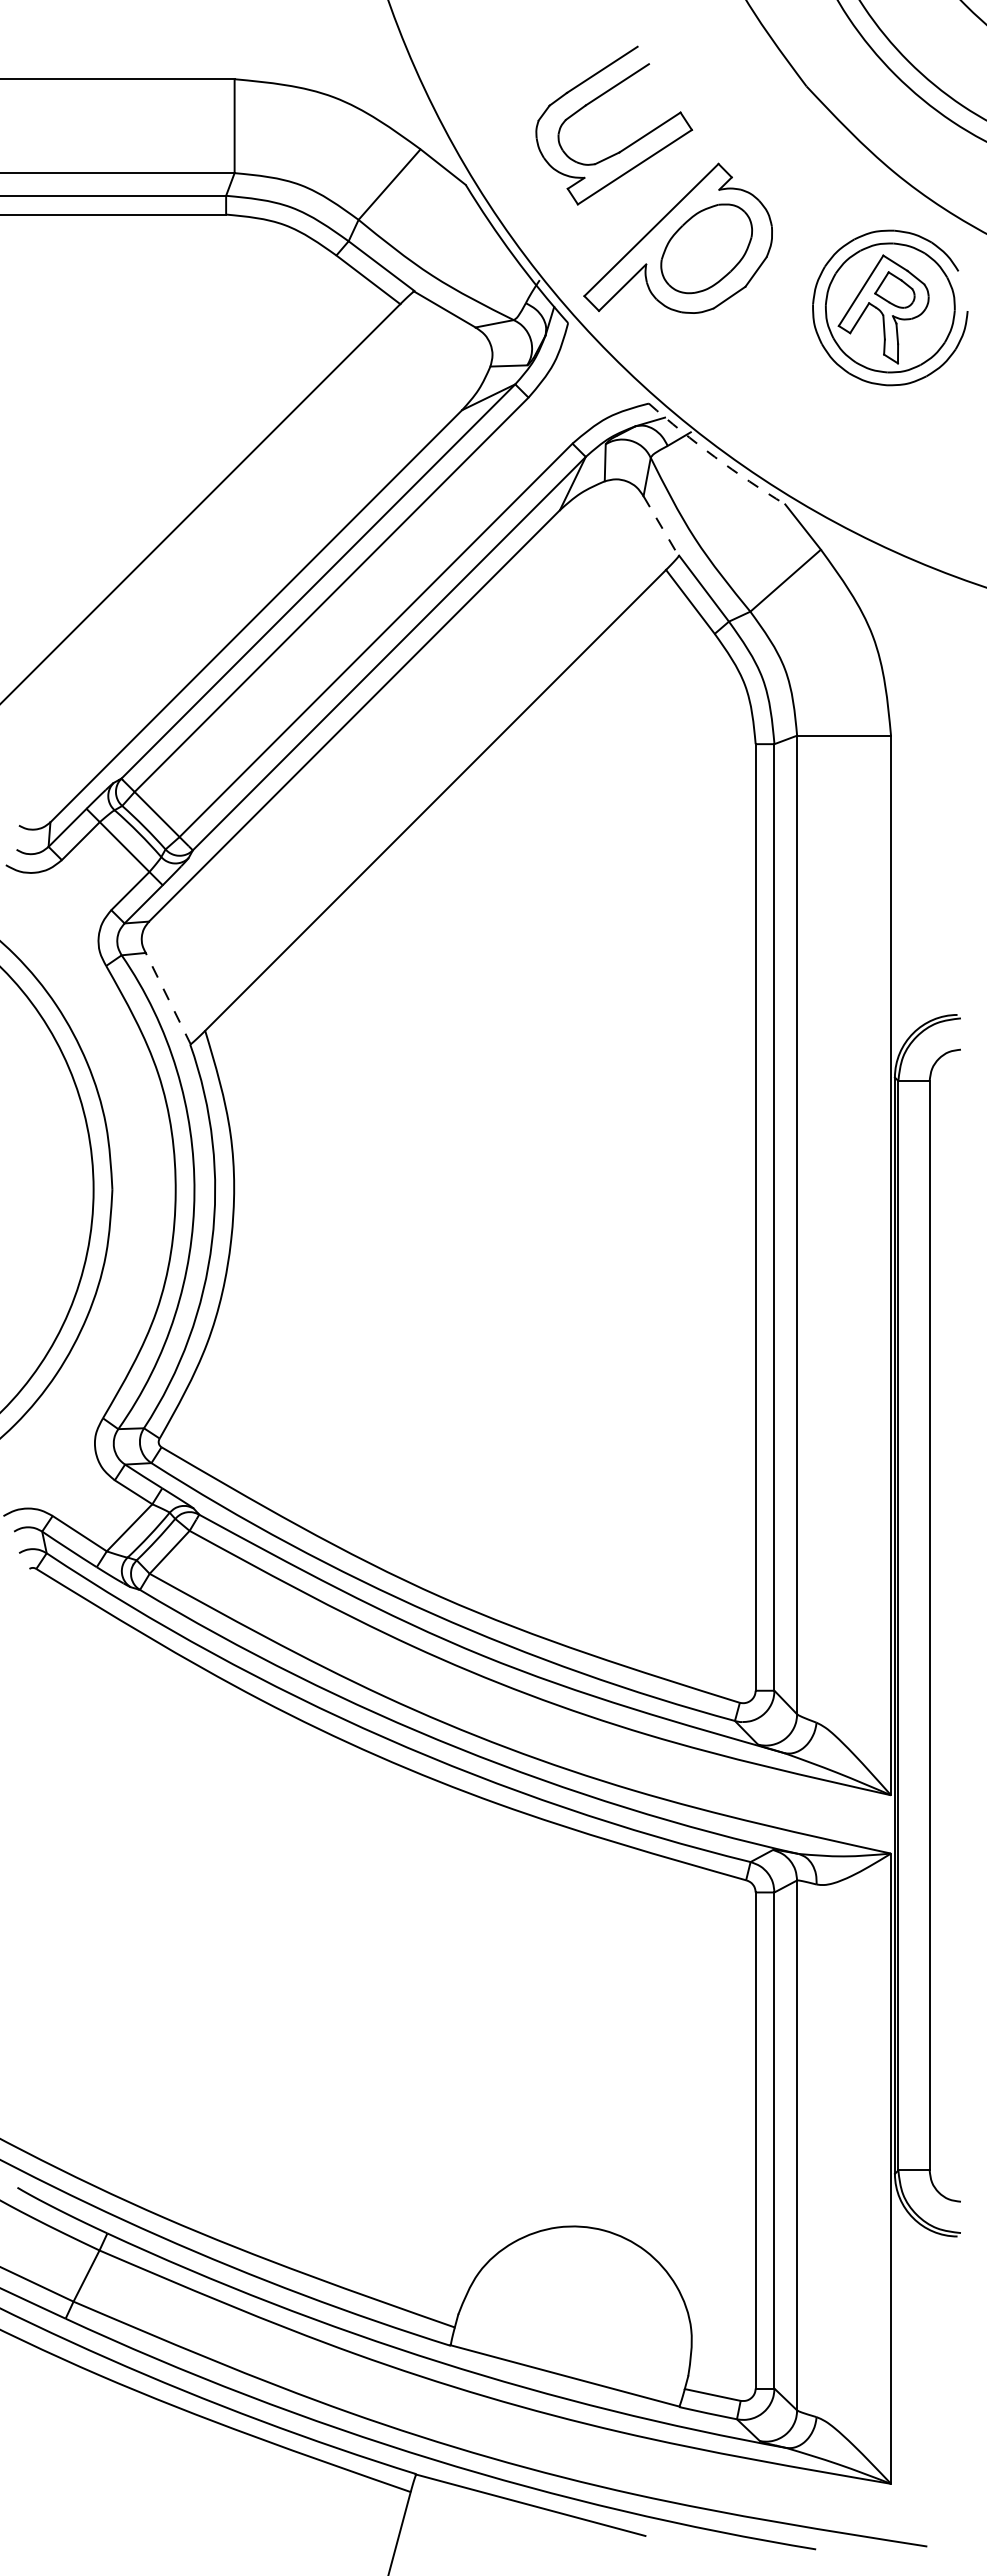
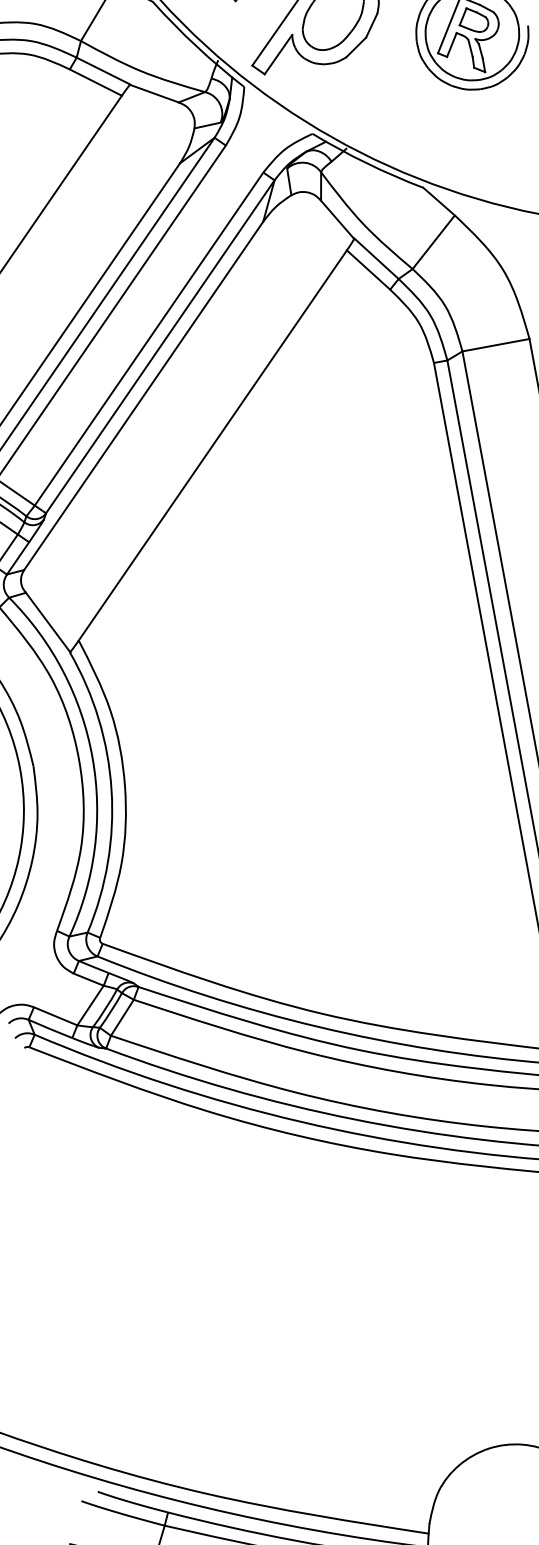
arc: (714, 457) -> (366, 163), dashed -> solid
line: (661, 526) -> (337, 219), dashed -> solid
line: (168, 998) -> (48, 622), dashed -> solid

